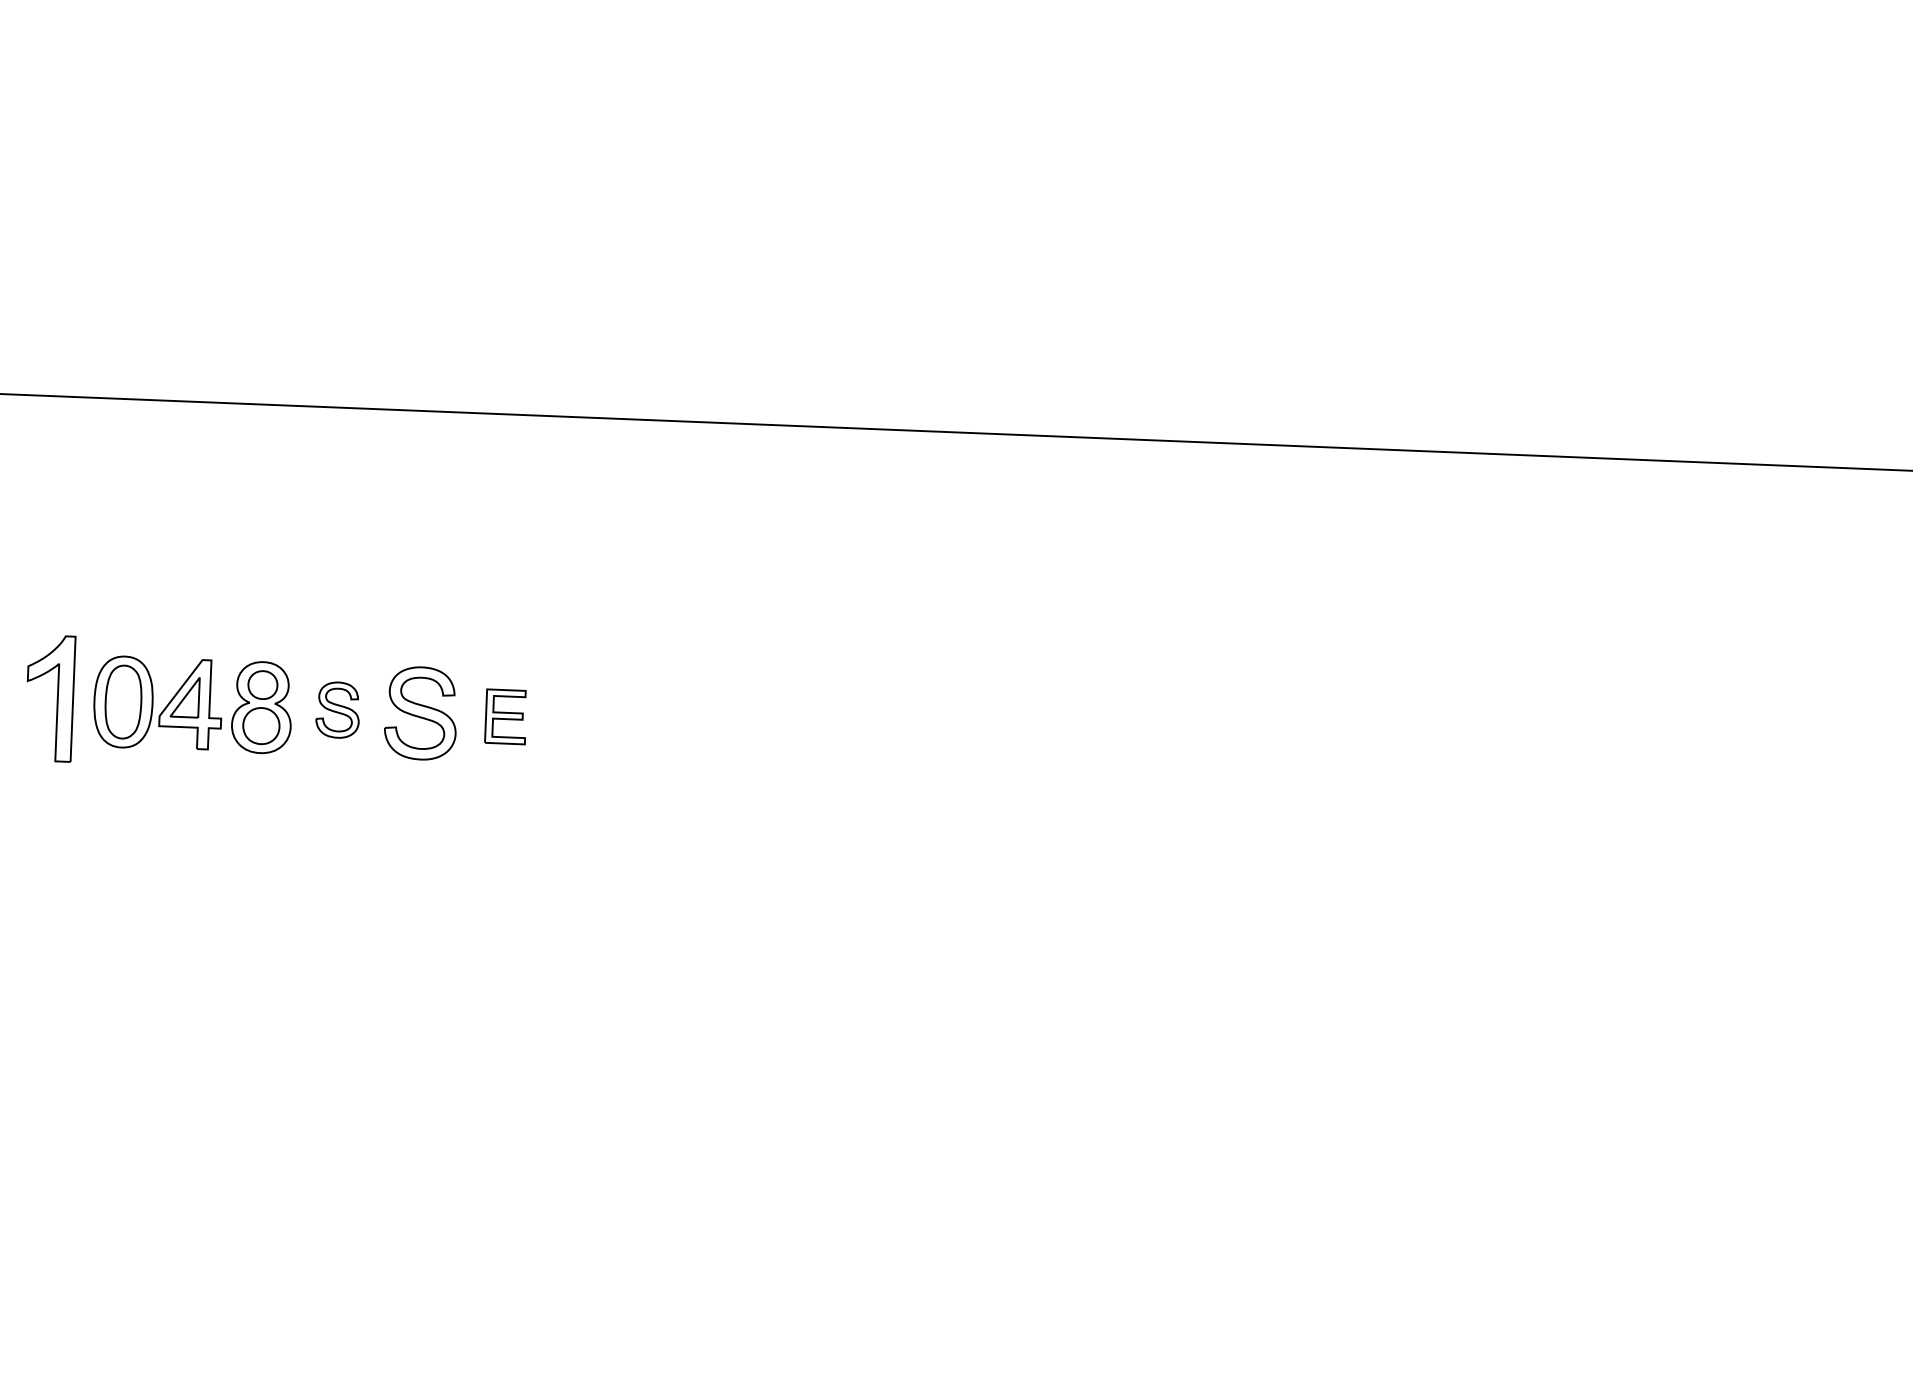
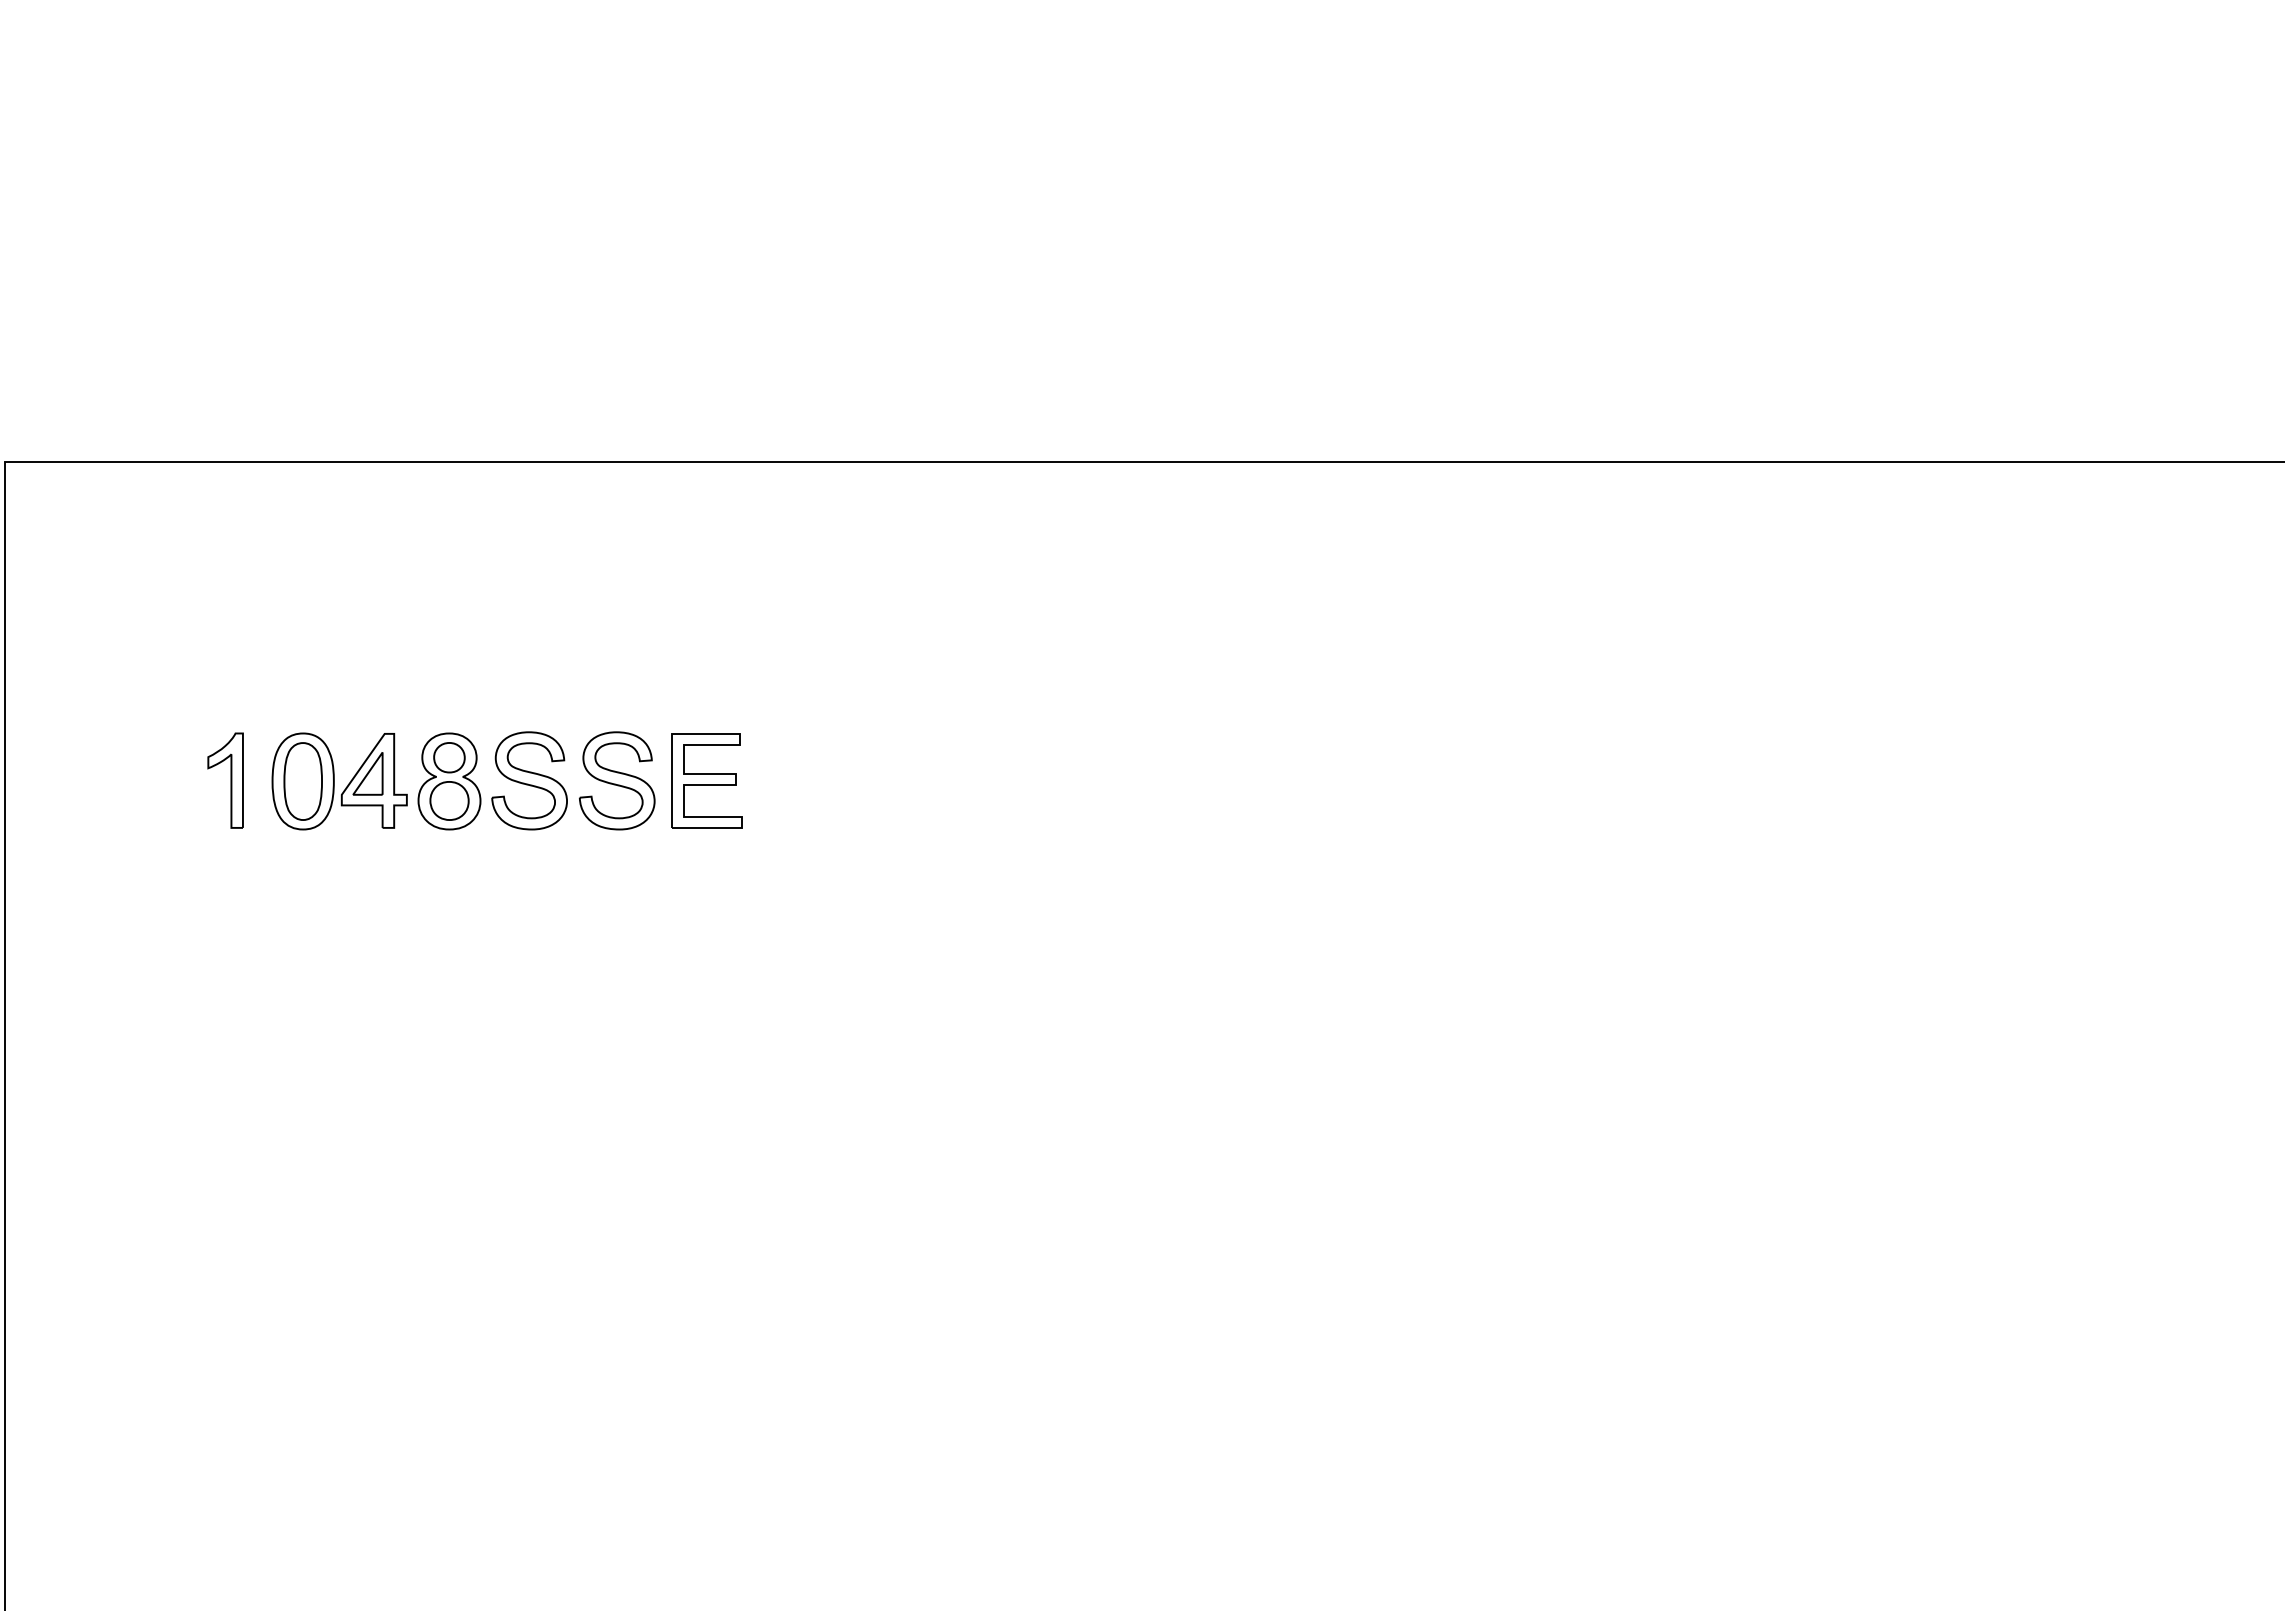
part: (49, 698) -> (225, 780), size x0.71
part: (337, 709) -> (529, 780), size x1.67
part: (505, 716) -> (706, 780), size x1.67

